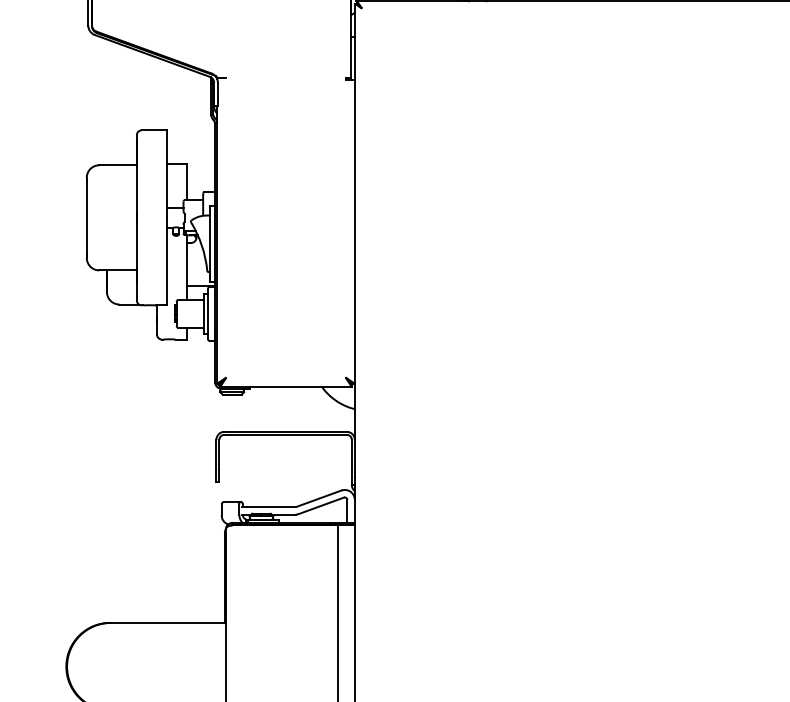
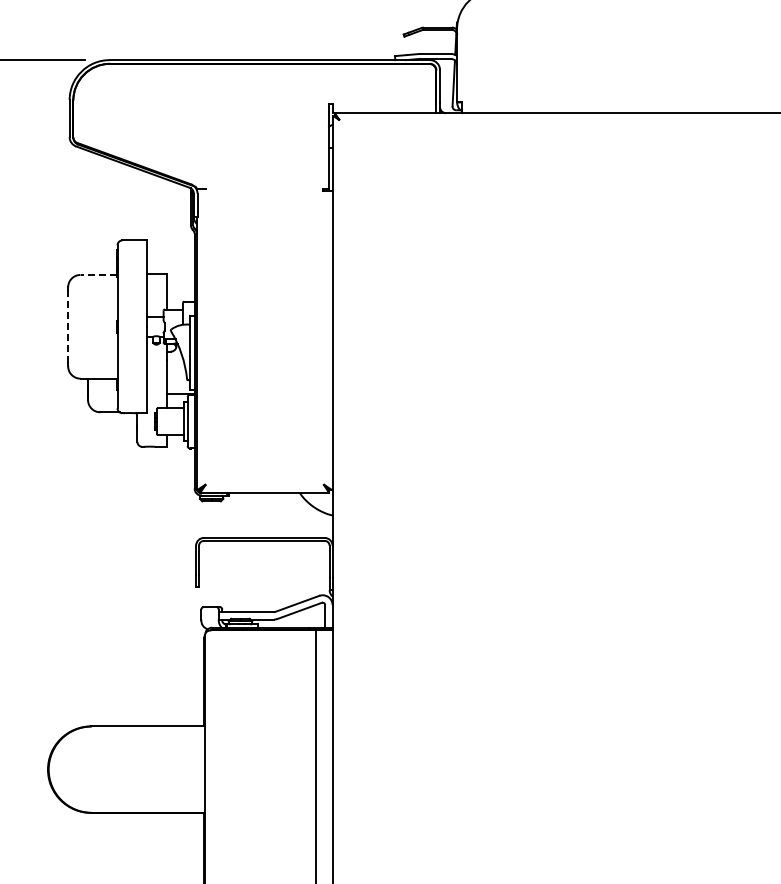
line: (117, 164) -> (98, 274), solid -> dashed
line: (87, 217) -> (68, 326), solid -> dashed

